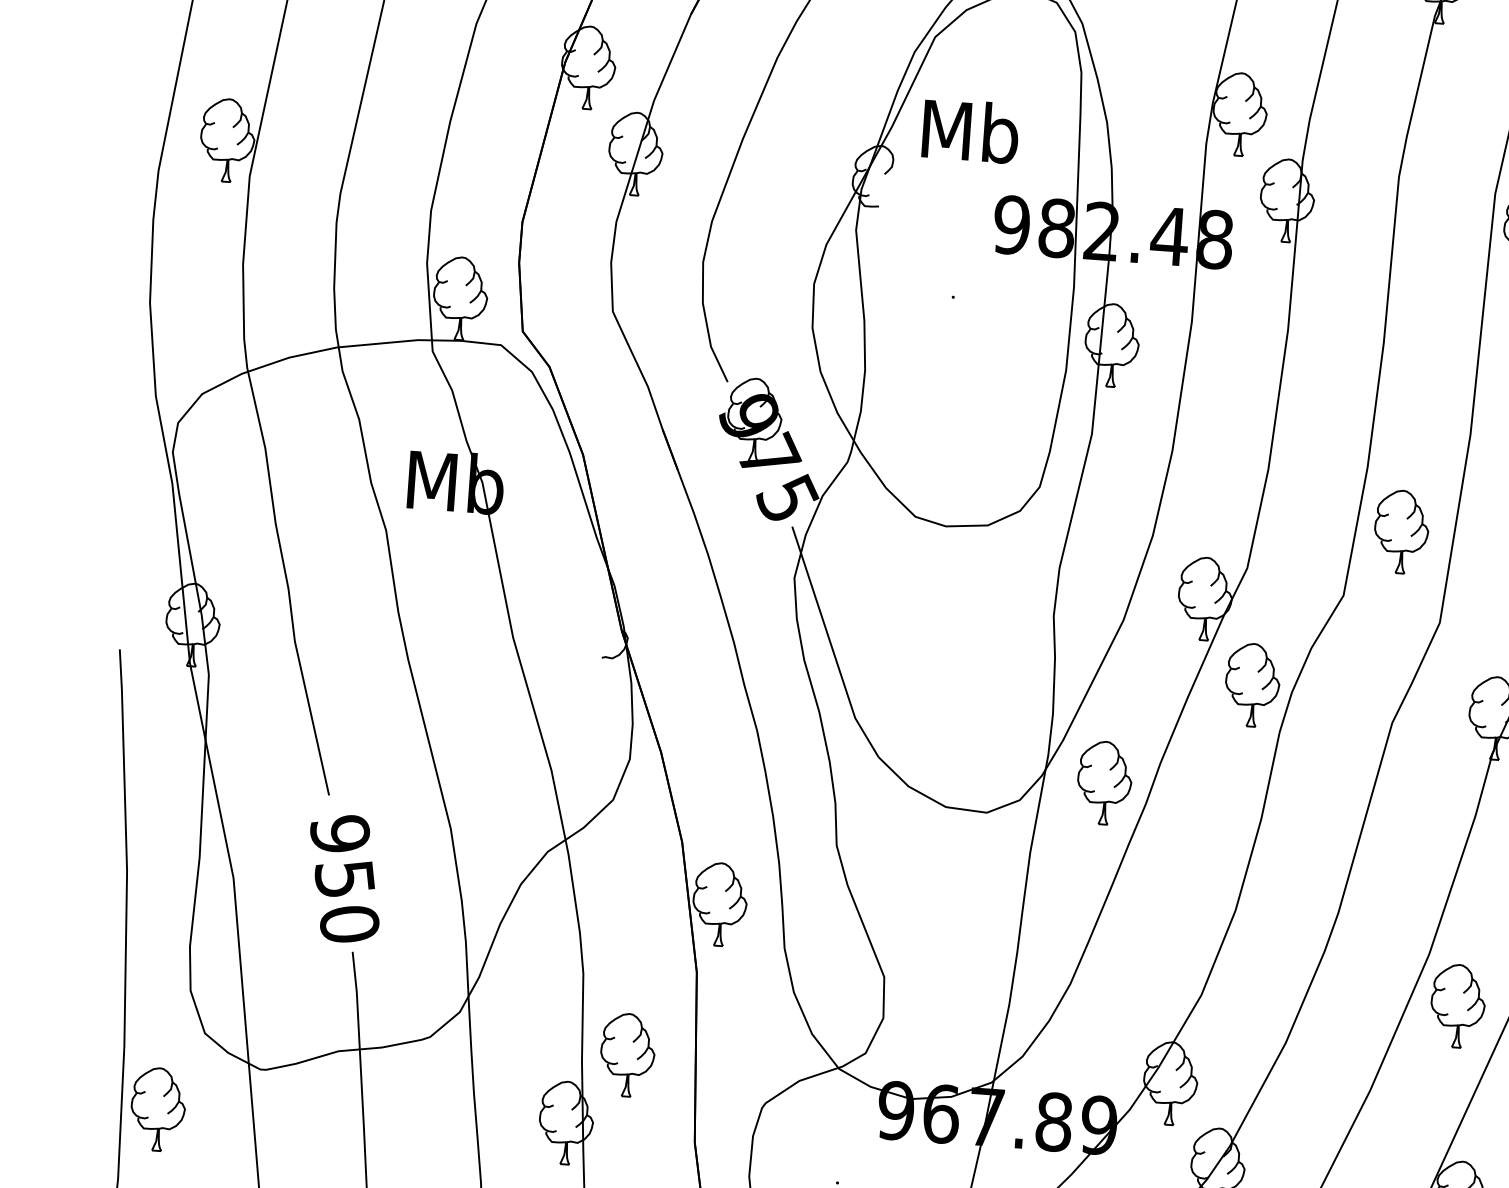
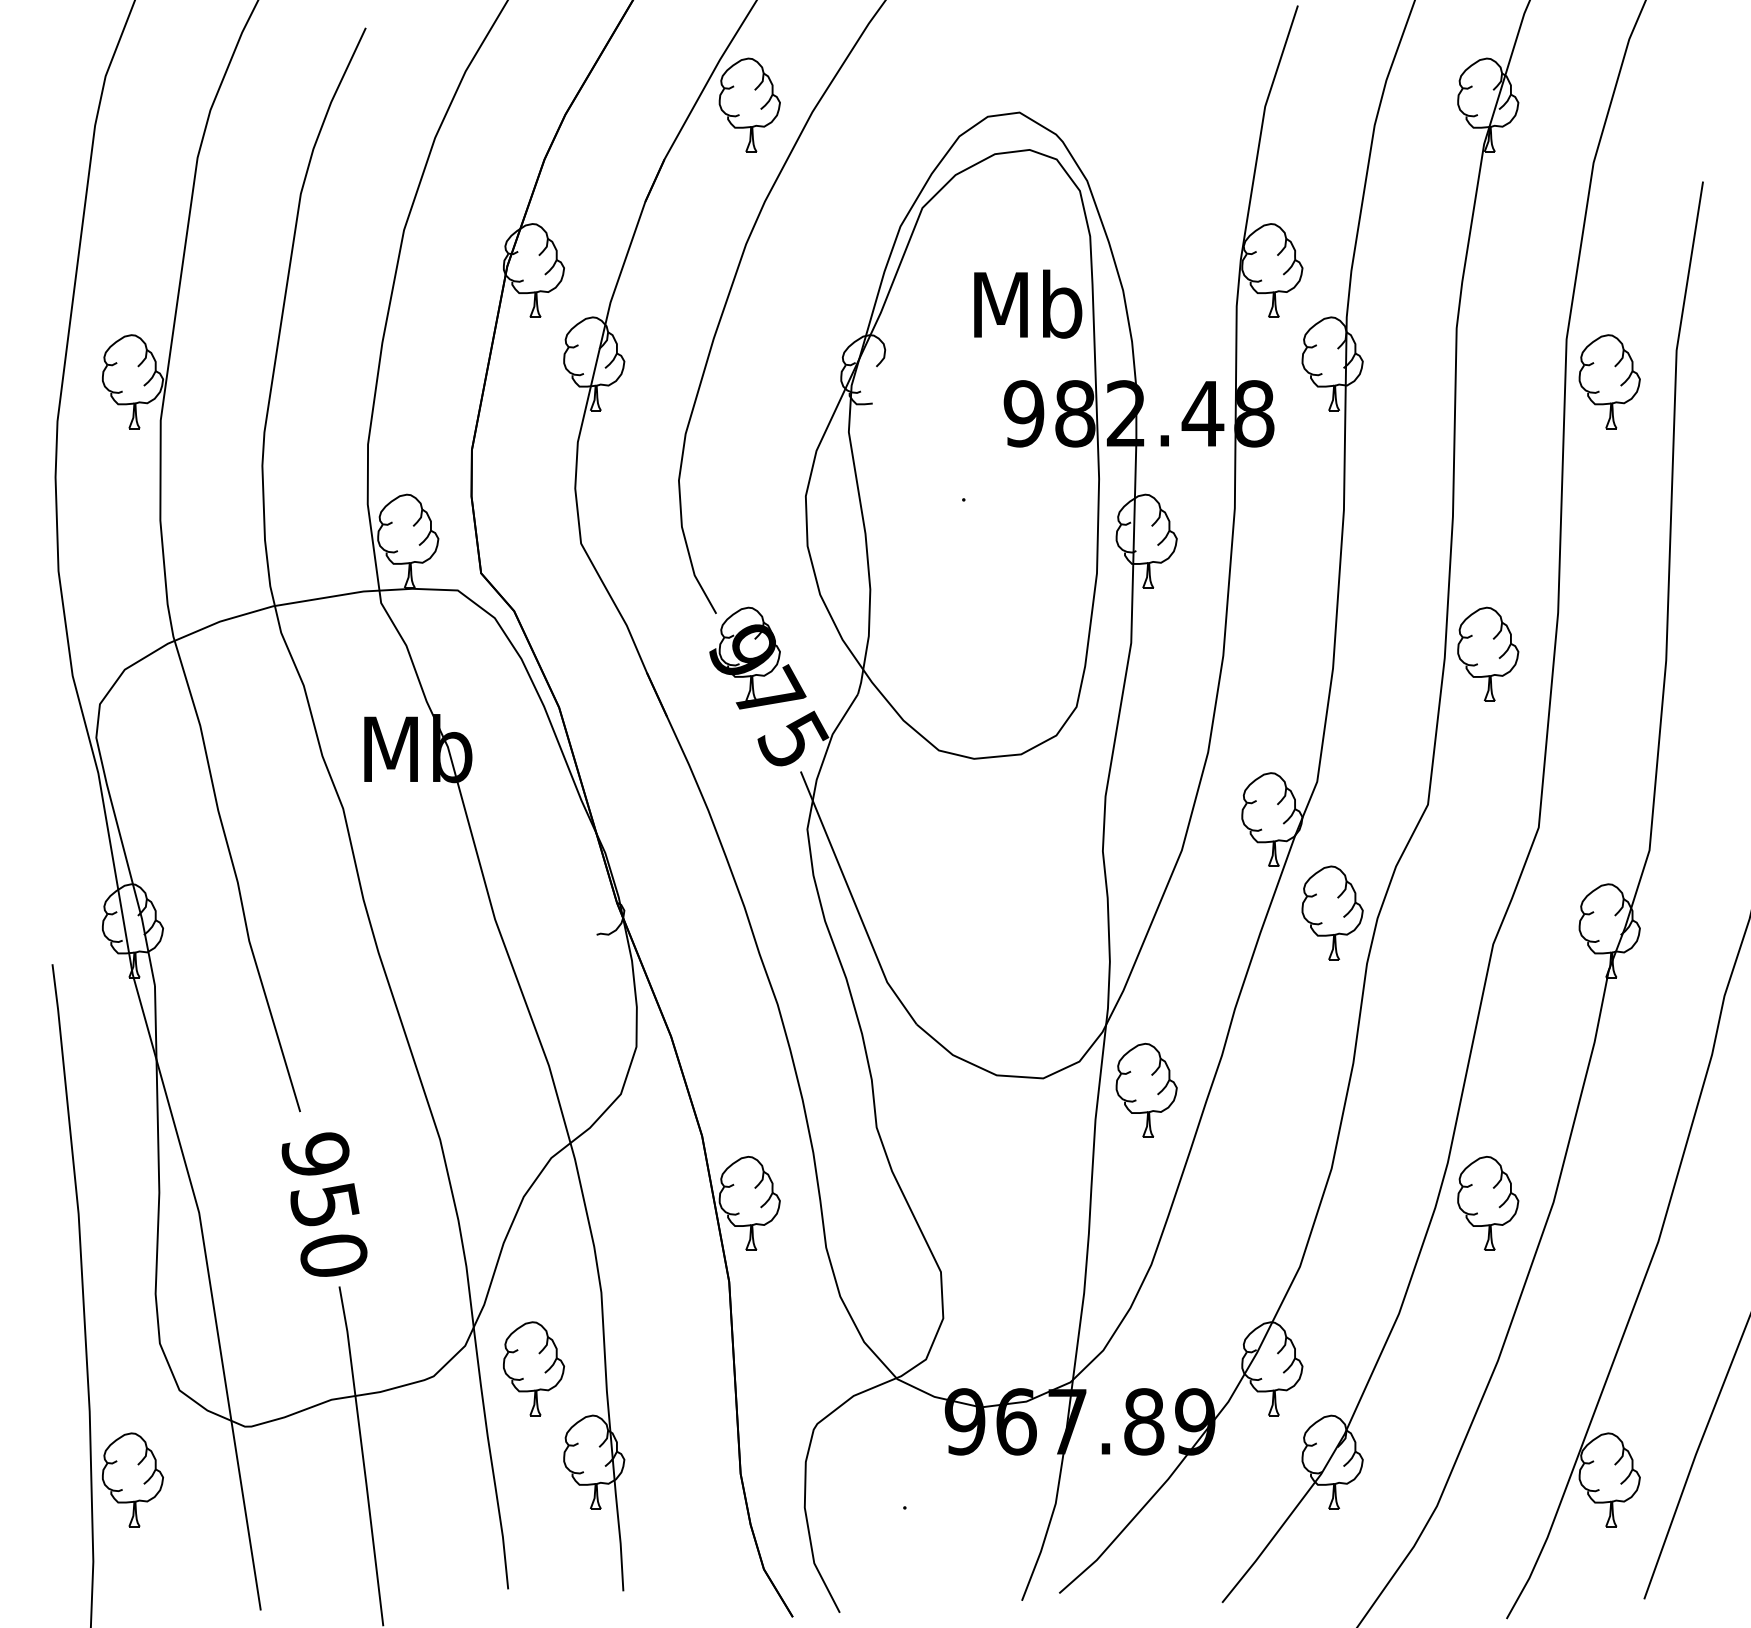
text: (971, 130) -> (1028, 303), moved
part: (1401, 531) -> (1488, 653), moved
part: (1104, 782) -> (1146, 1089), moved
part: (1458, 1006) -> (1488, 1203), moved
part: (628, 1054) -> (534, 1368), moved

